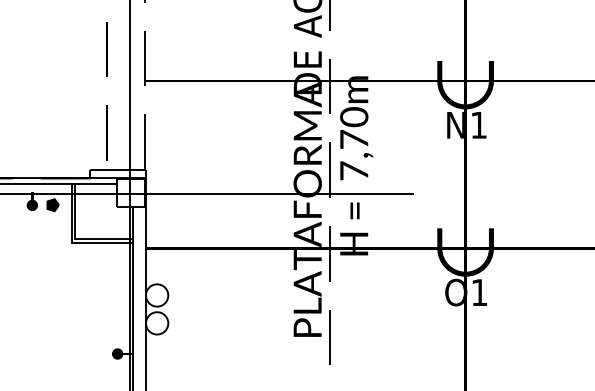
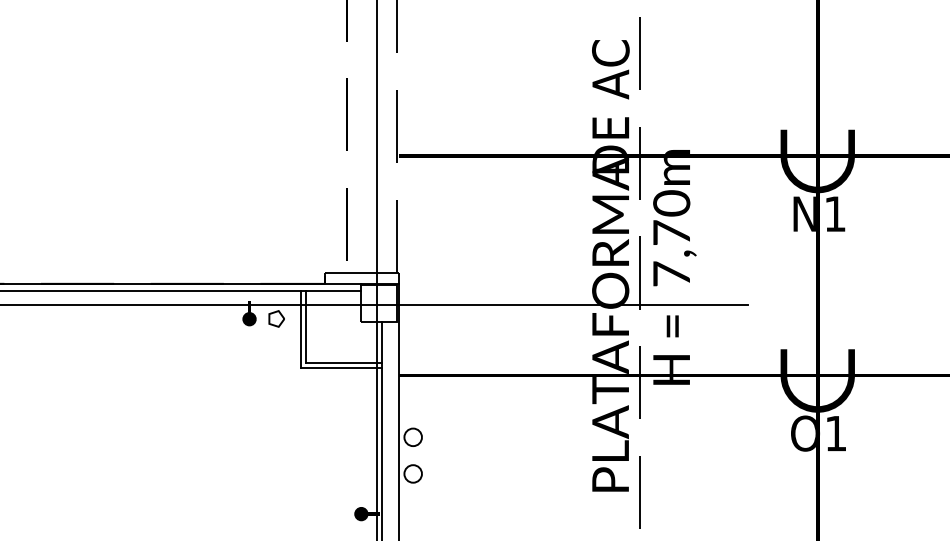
fill: (52, 204) -> (276, 318), removed
circle: (156, 294) -> (412, 436), size x0.6
circle: (156, 323) -> (412, 473), size x0.6

